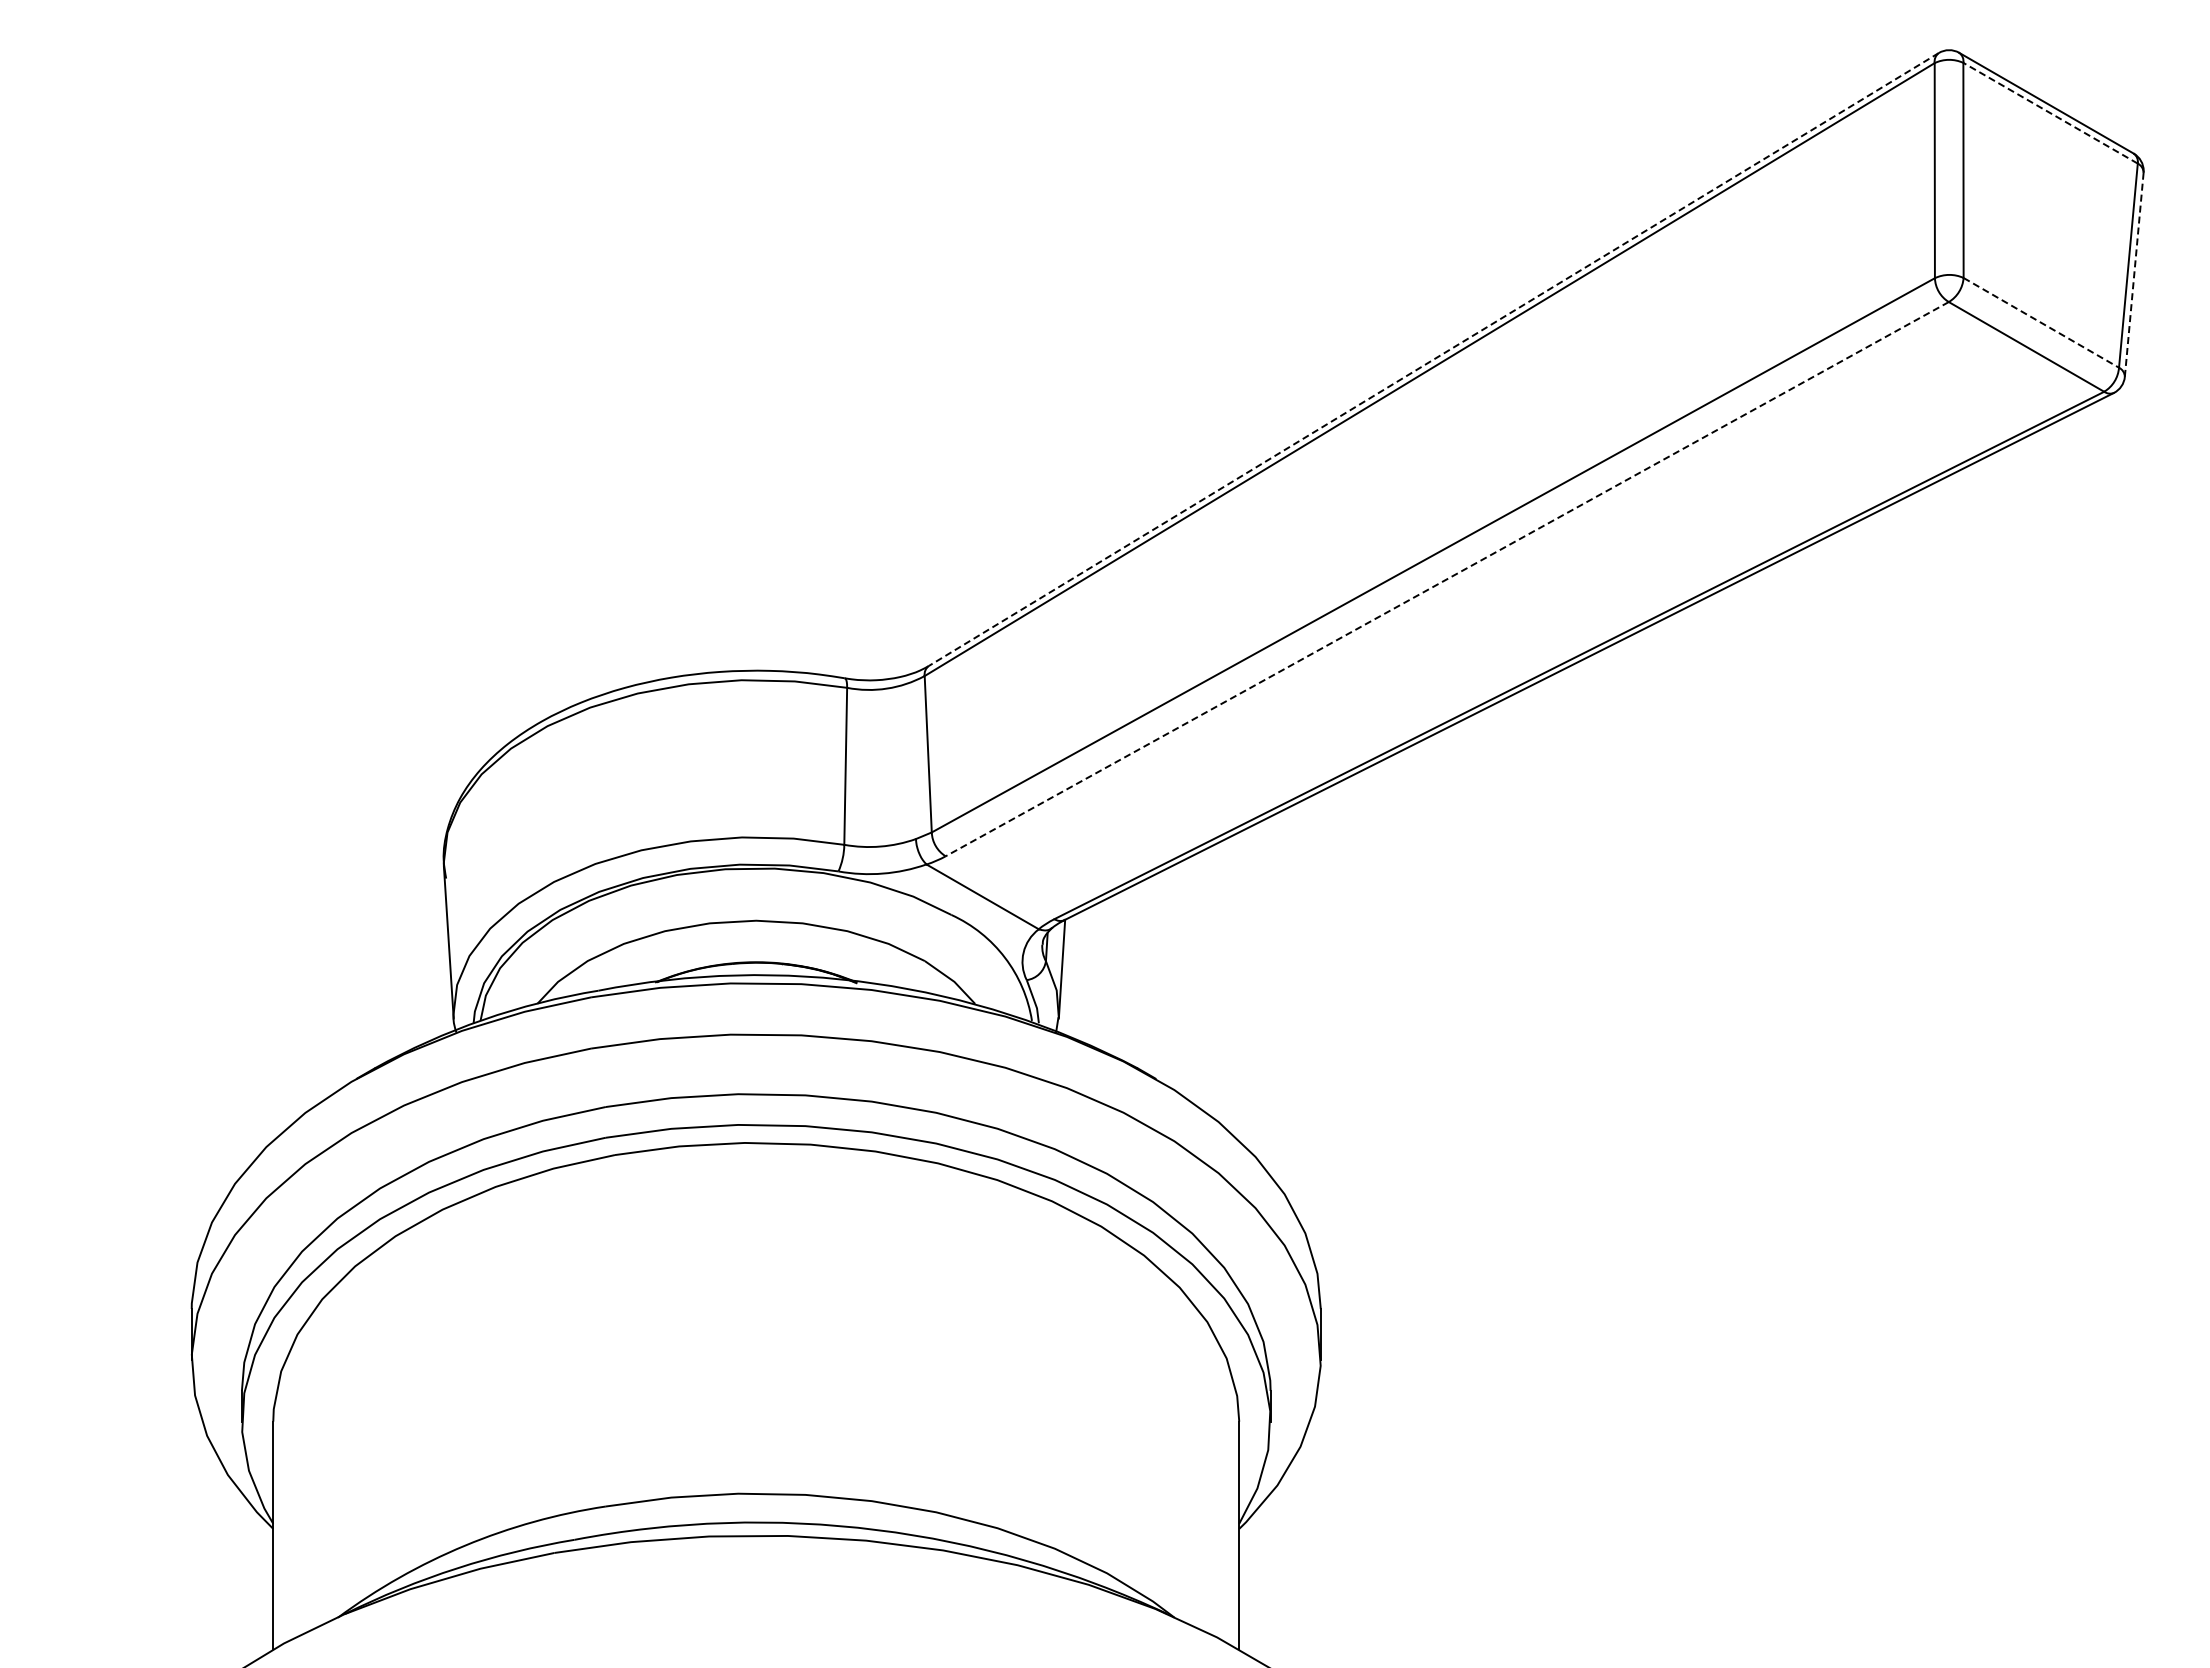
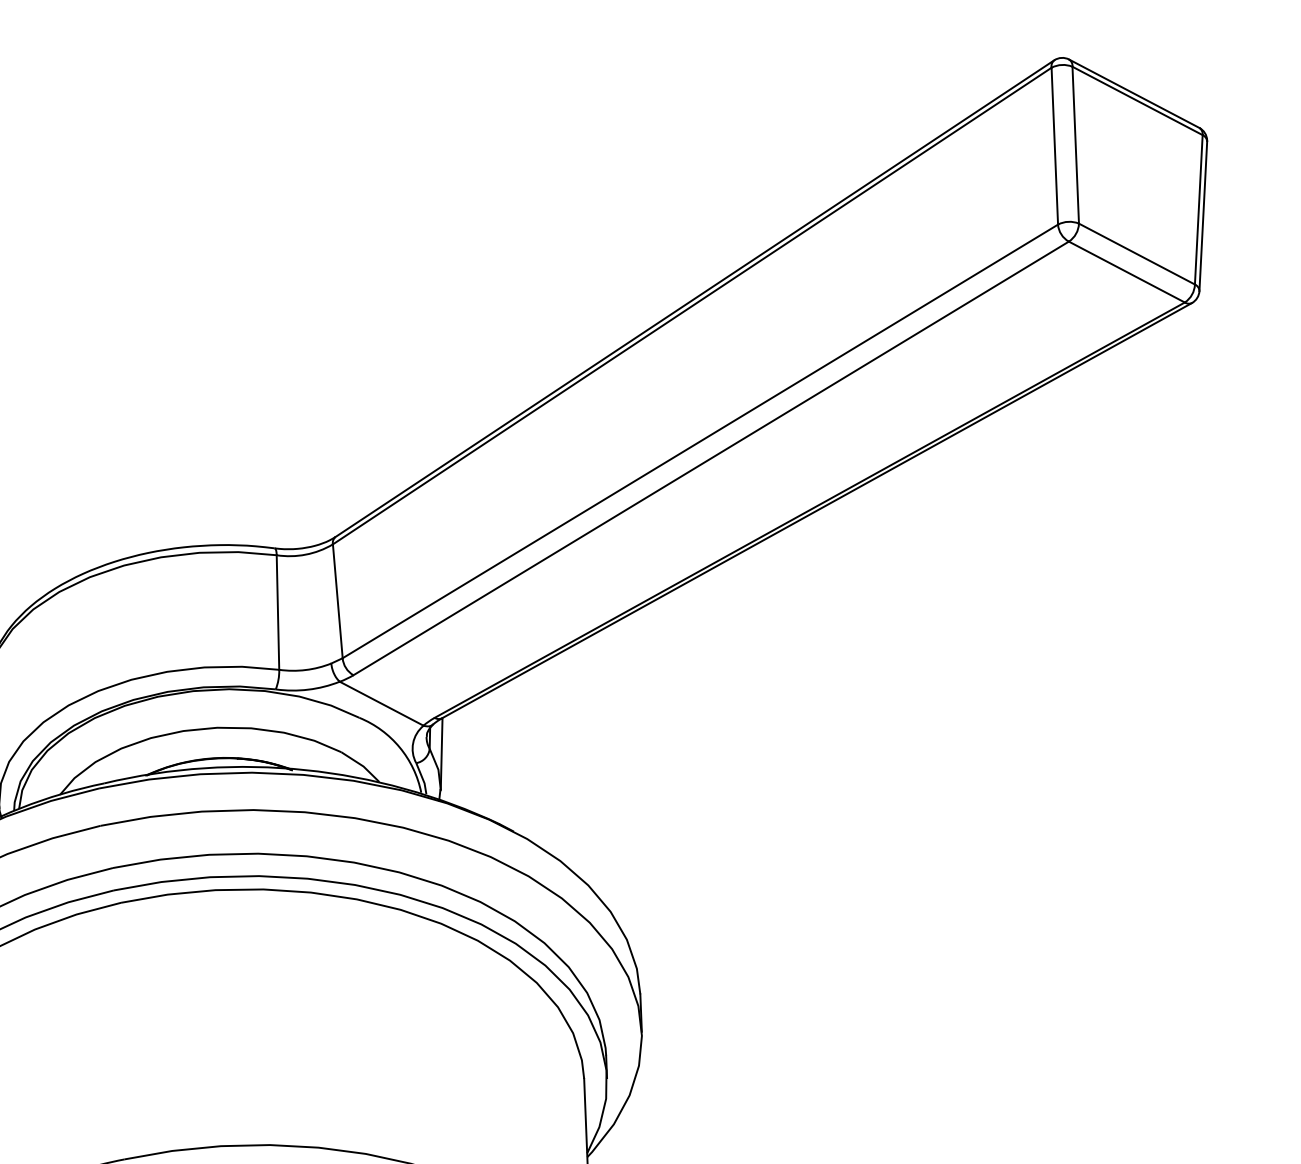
line: (2050, 113) -> (1137, 101), dashed -> solid
line: (2134, 274) -> (1203, 216), dashed -> solid
line: (2041, 322) -> (1137, 253), dashed -> solid
line: (1433, 359) -> (694, 298), dashed -> solid
line: (1446, 579) -> (710, 458), dashed -> solid

